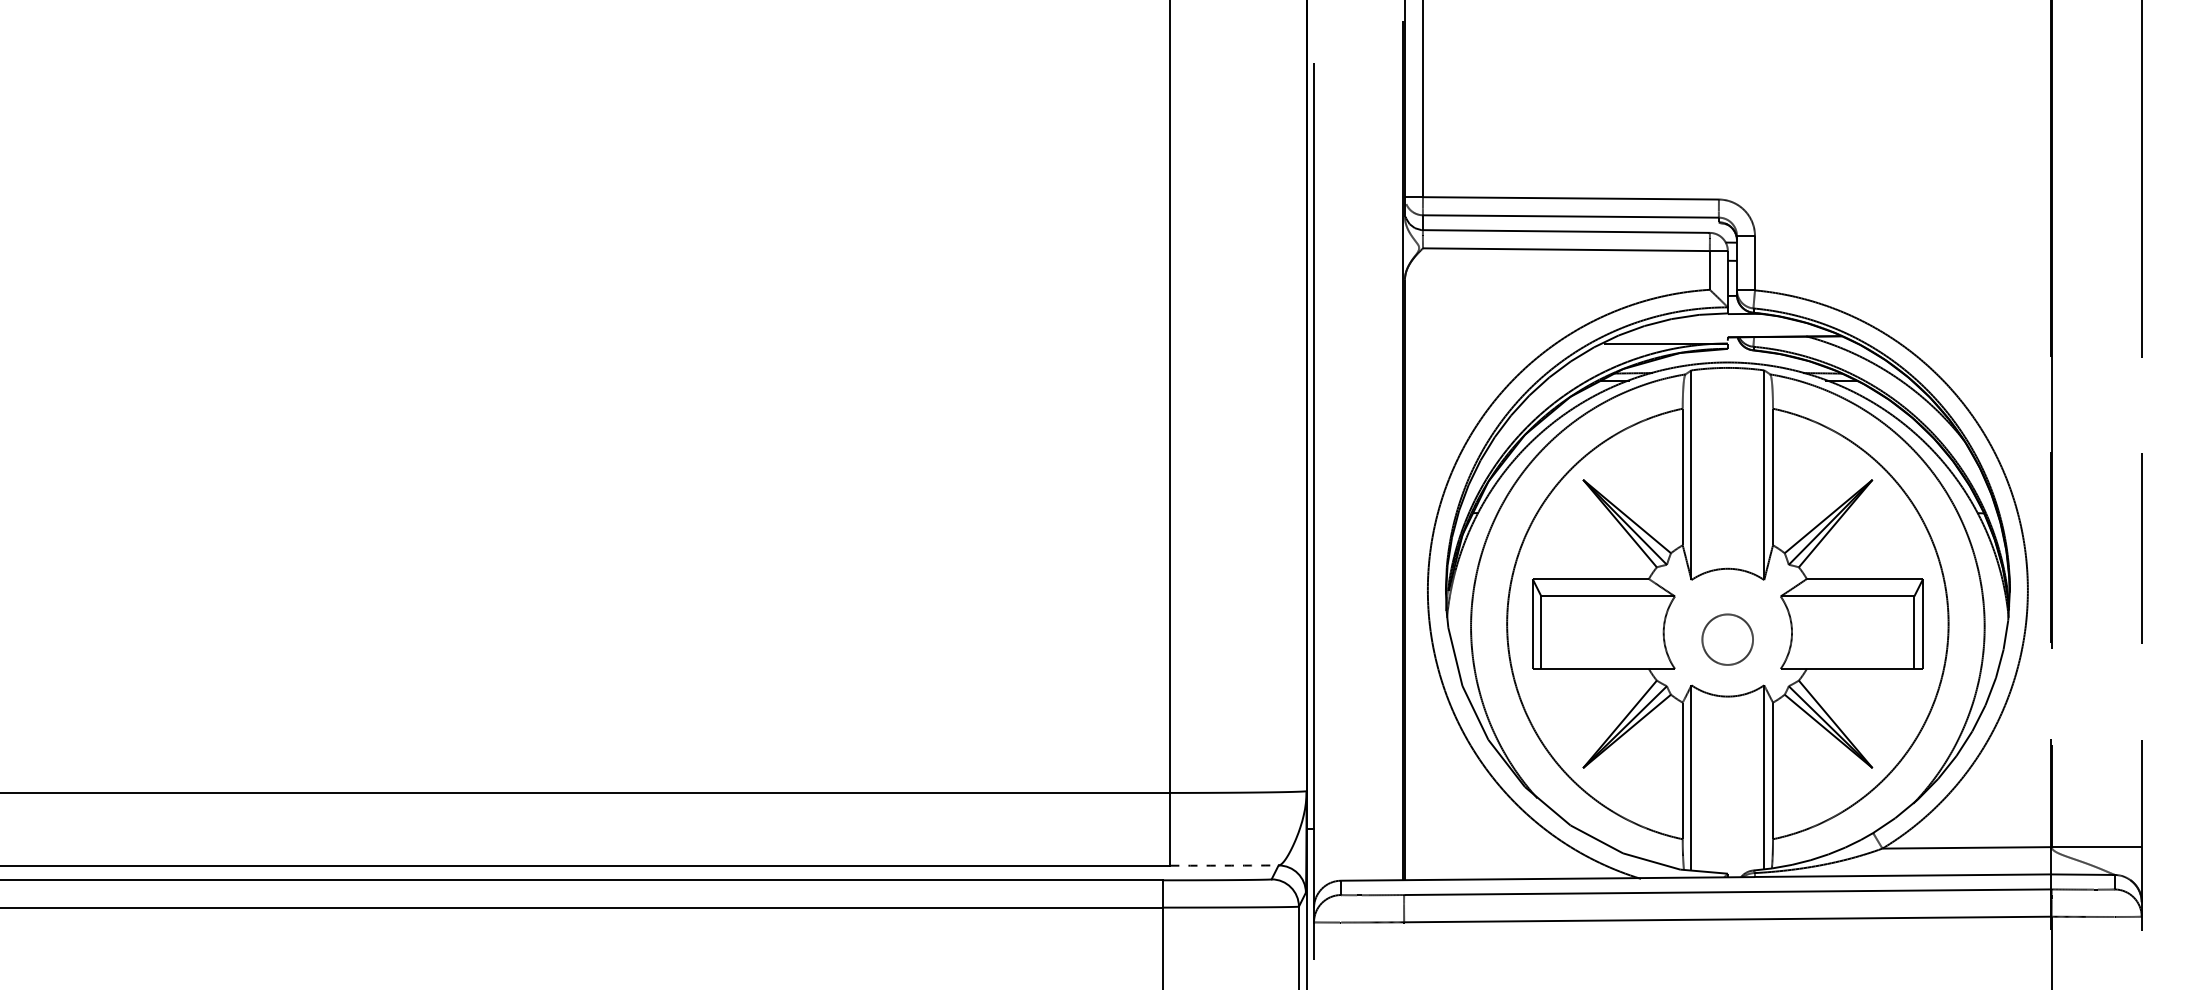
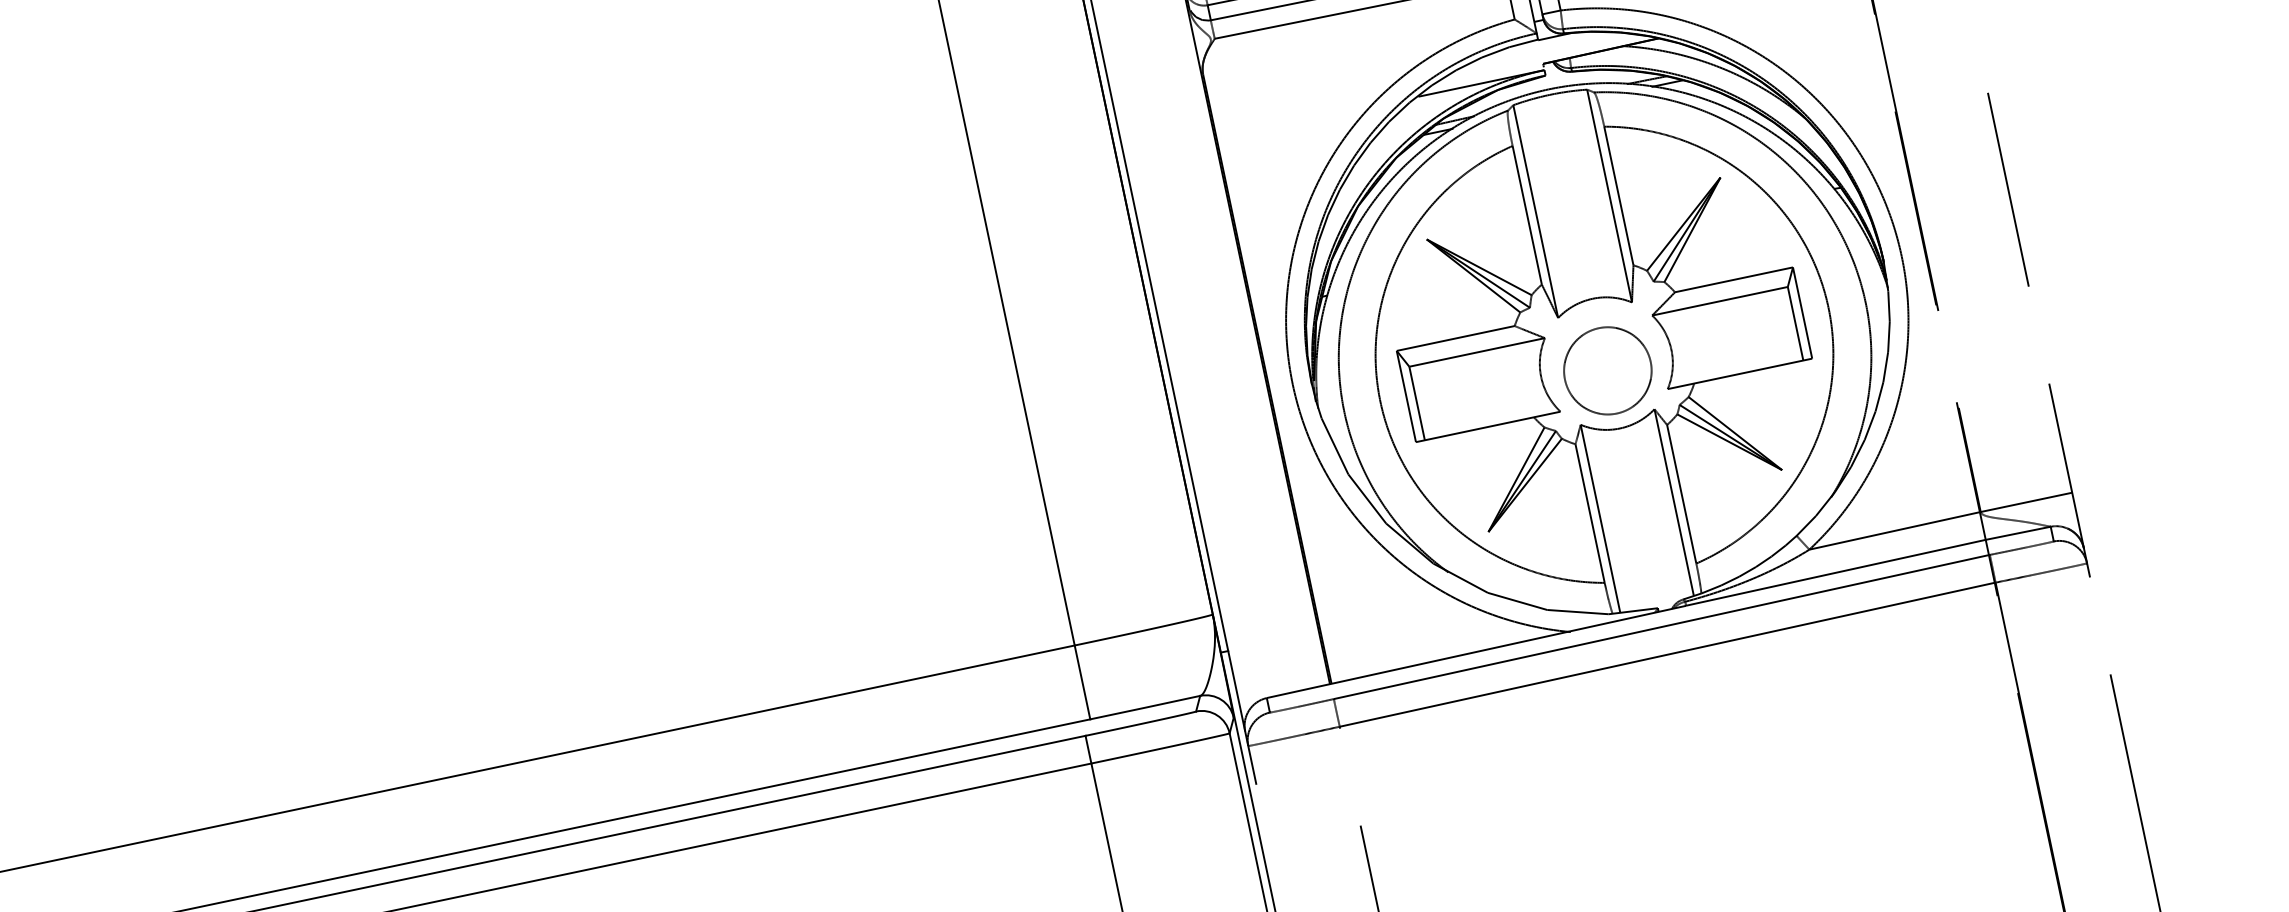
part: (1727, 639) -> (1607, 370), size x1.67
arc: (1224, 865) -> (1145, 707), dashed -> solid

